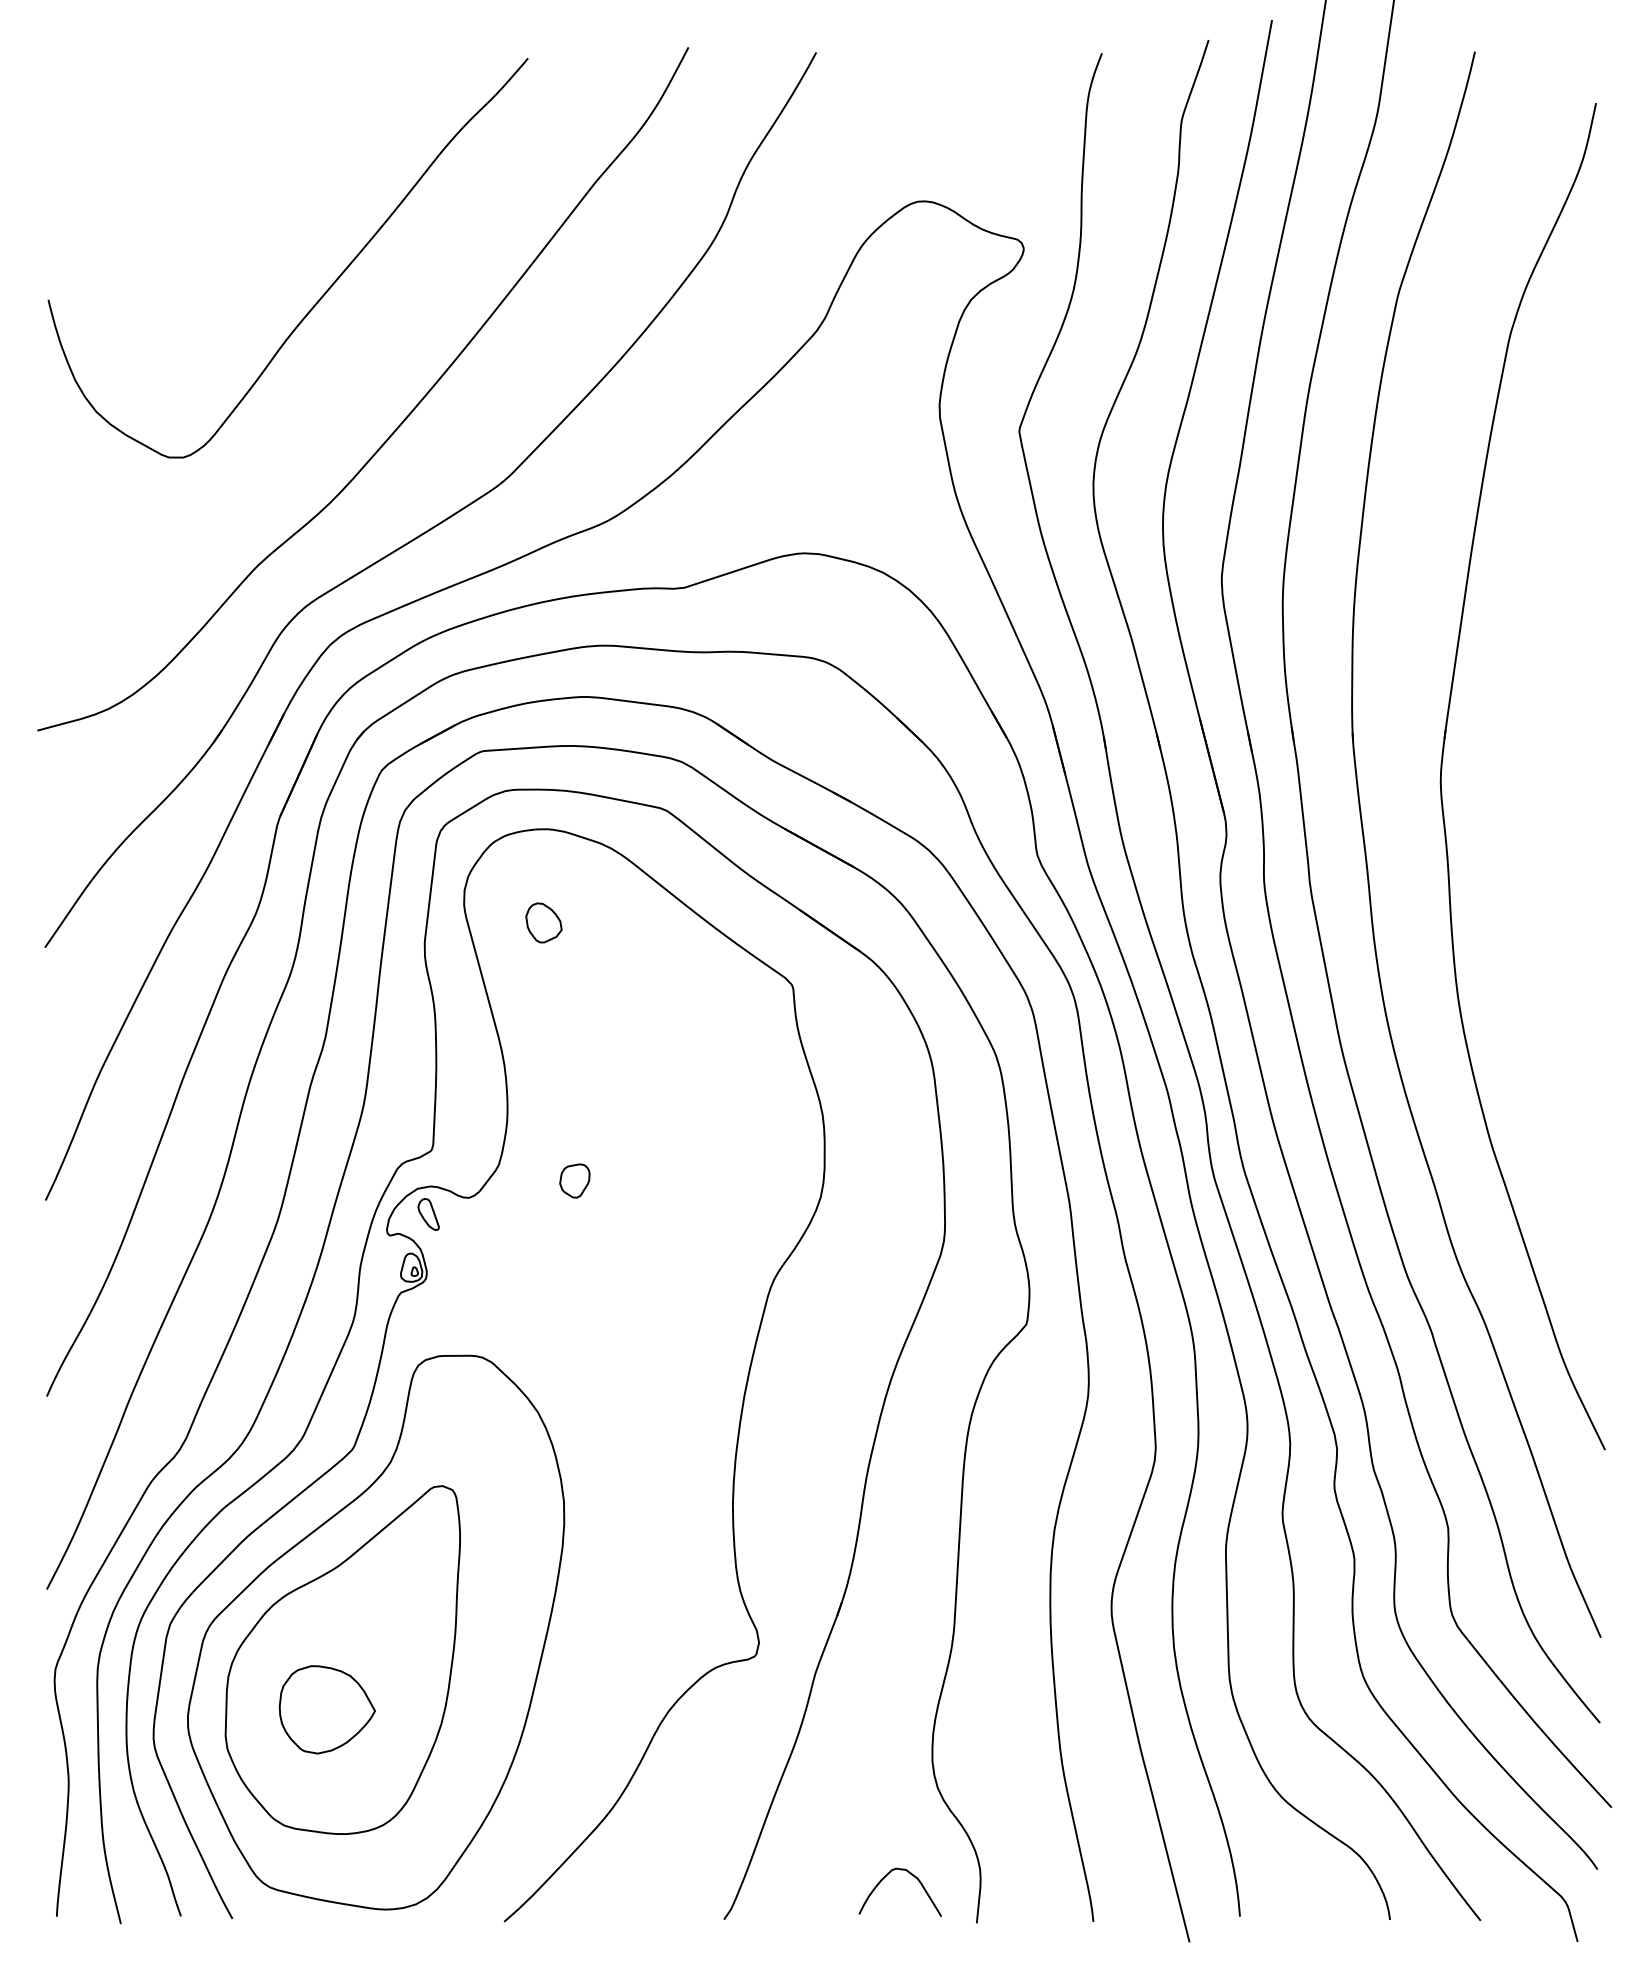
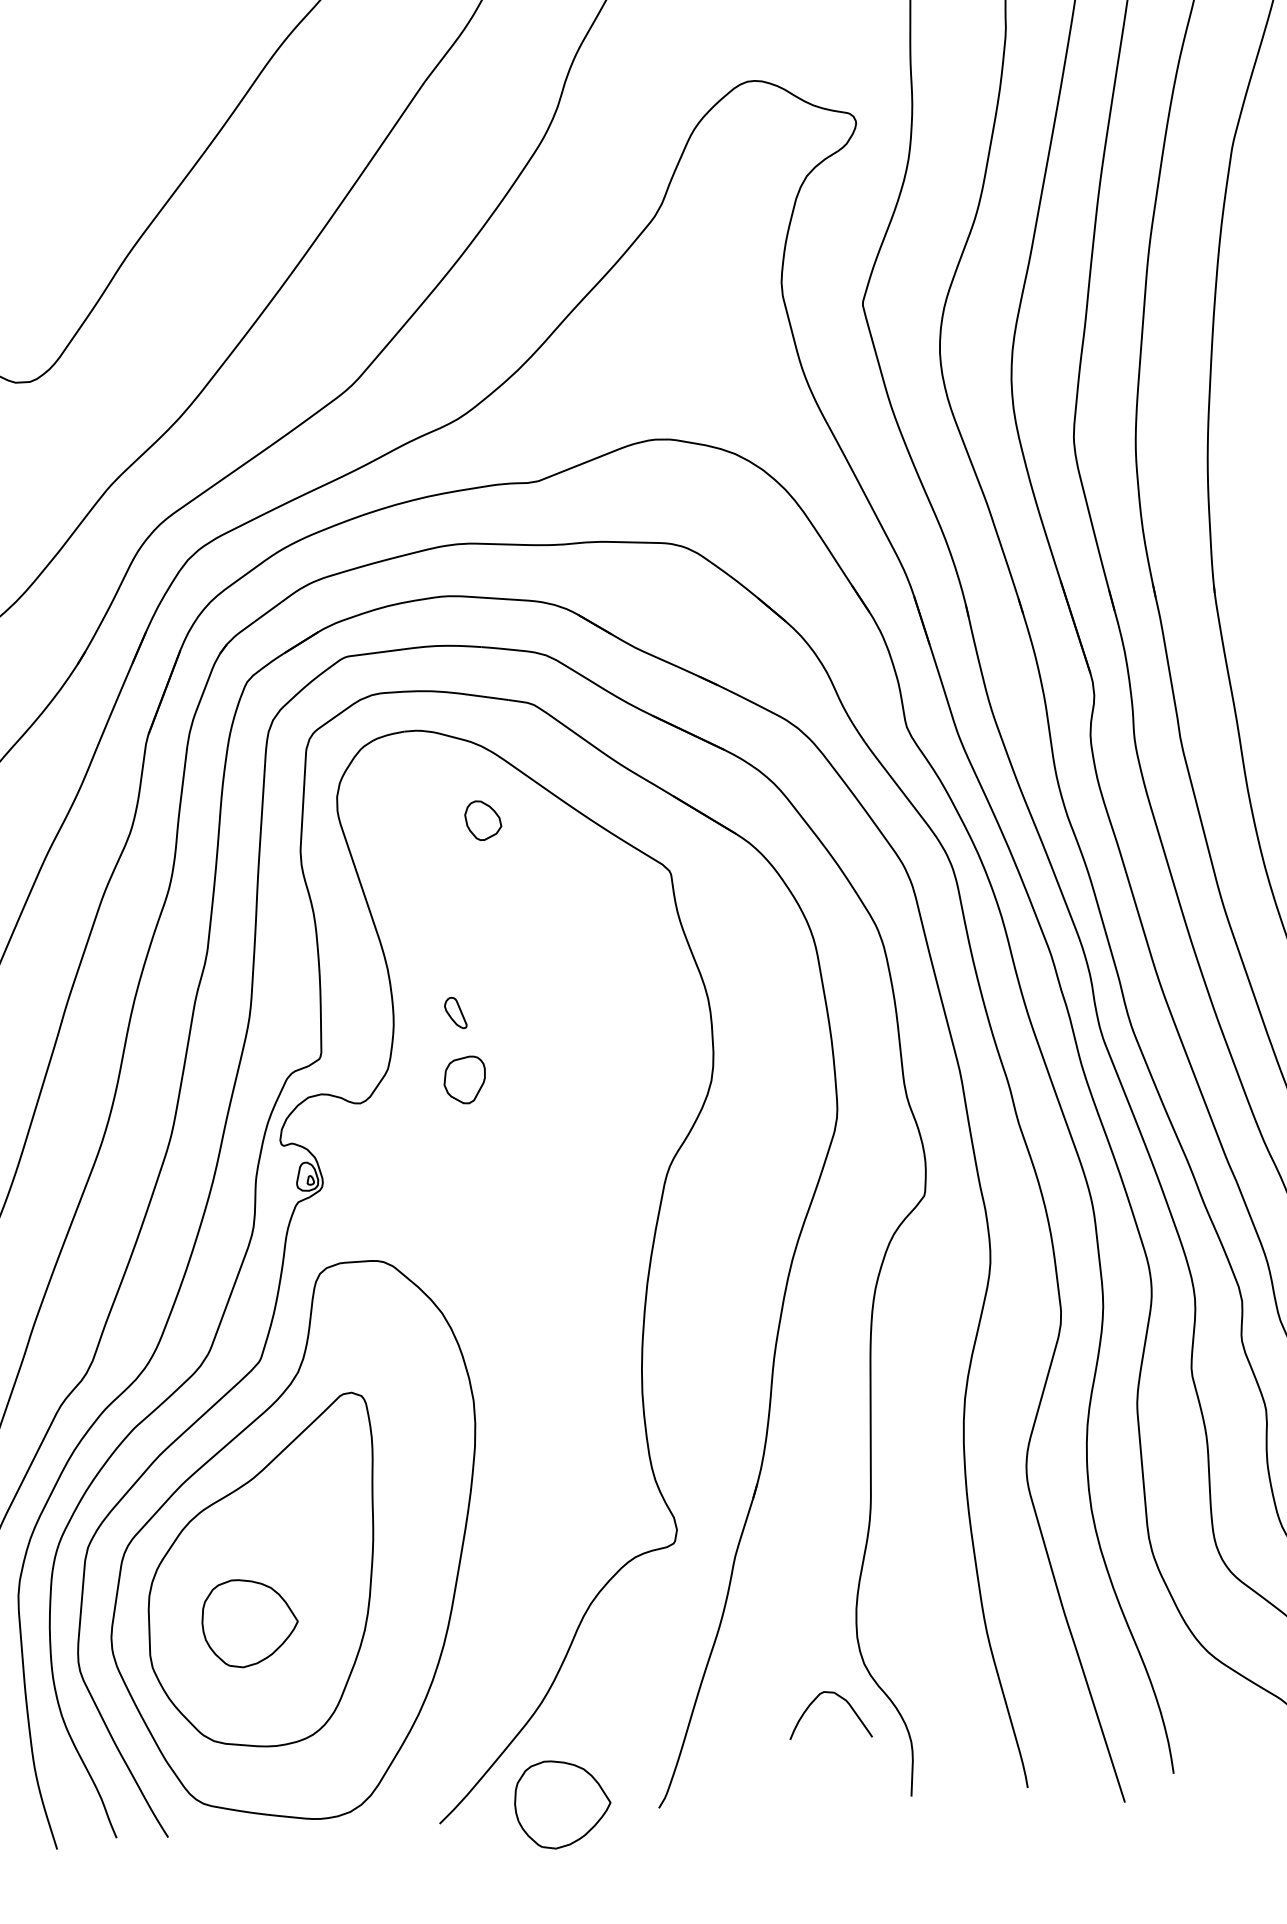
part: (543, 922) -> (482, 820), moved
part: (574, 1180) -> (464, 1079), size x1.4
part: (428, 1214) -> (455, 1013), moved
curve: (885, 1877) -> (814, 1701), moved
part: (627, 1909) -> (561, 1804), added

